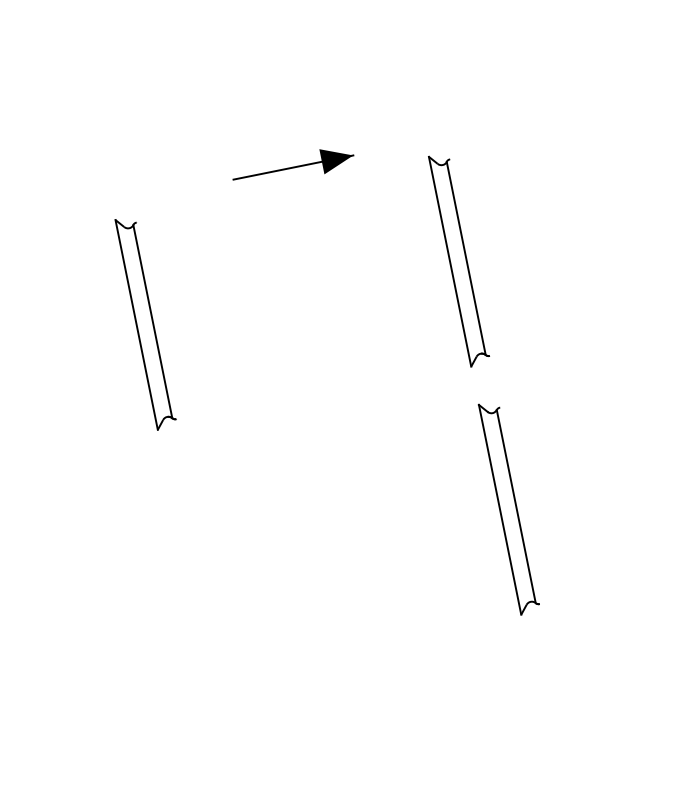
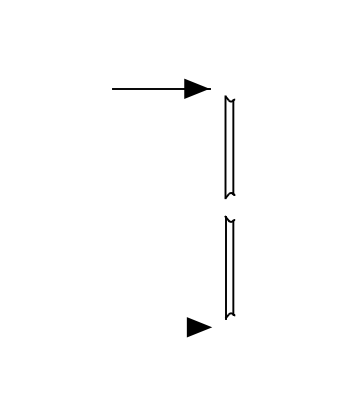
part: (293, 167) -> (161, 88), size x1.67
part: (145, 323) -> (77, 147), removed
line: (469, 644) -> (198, 327), added

